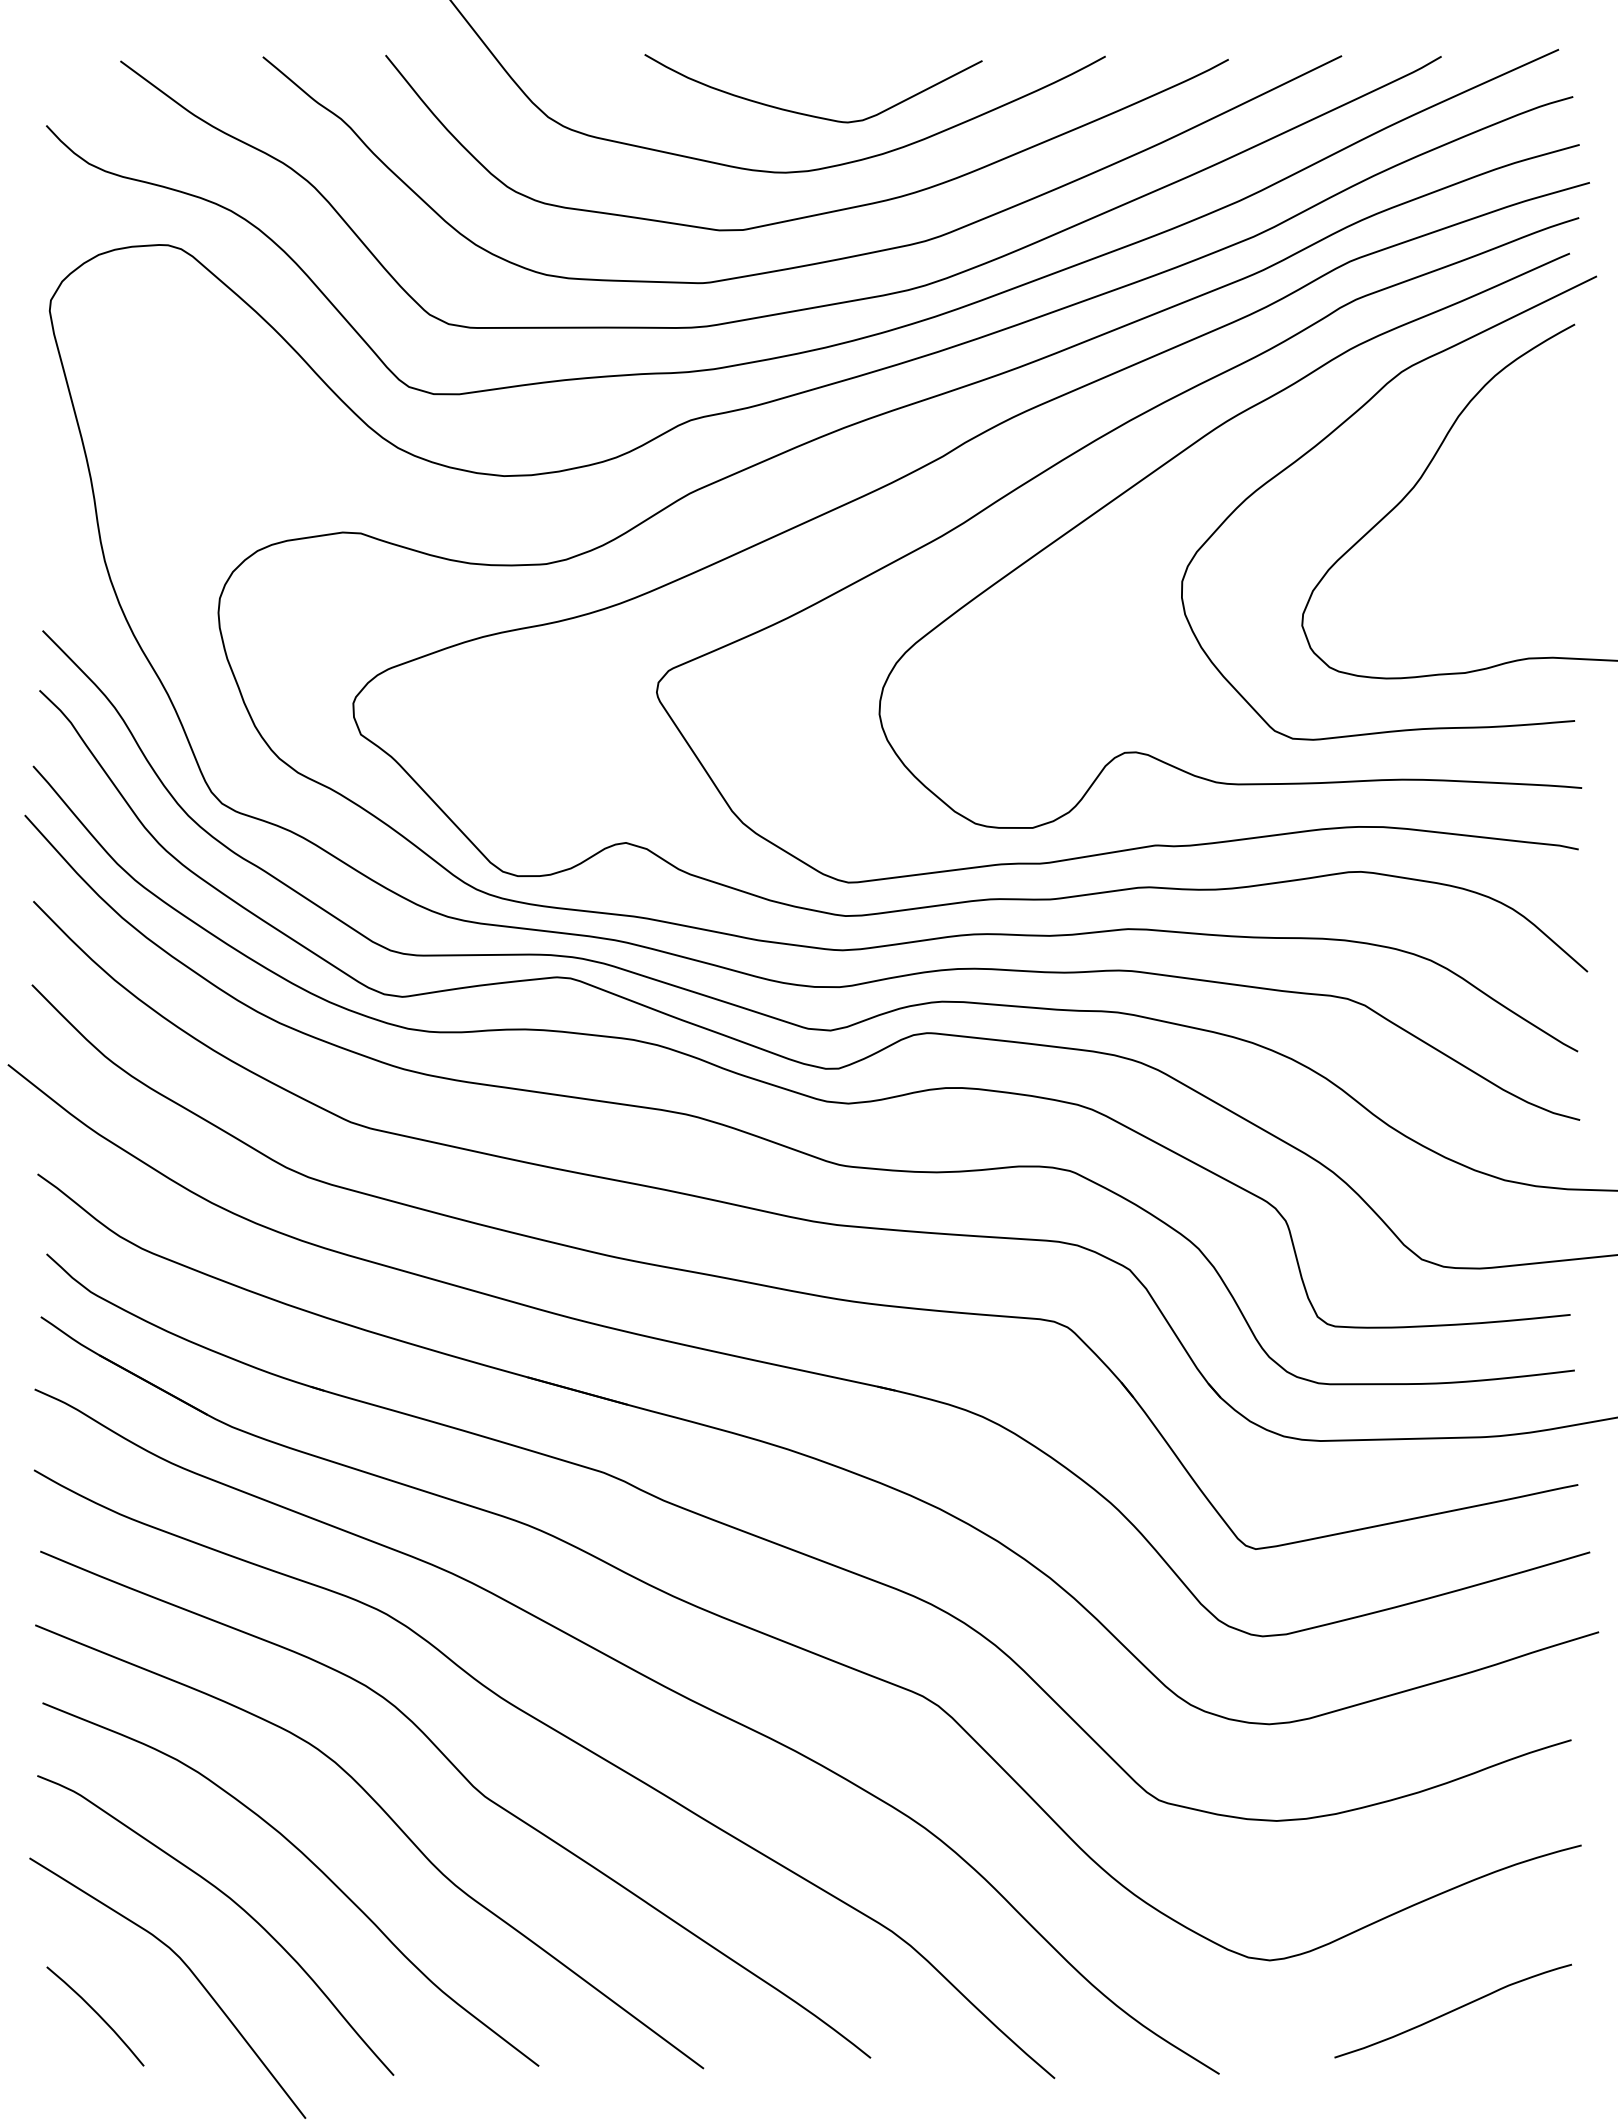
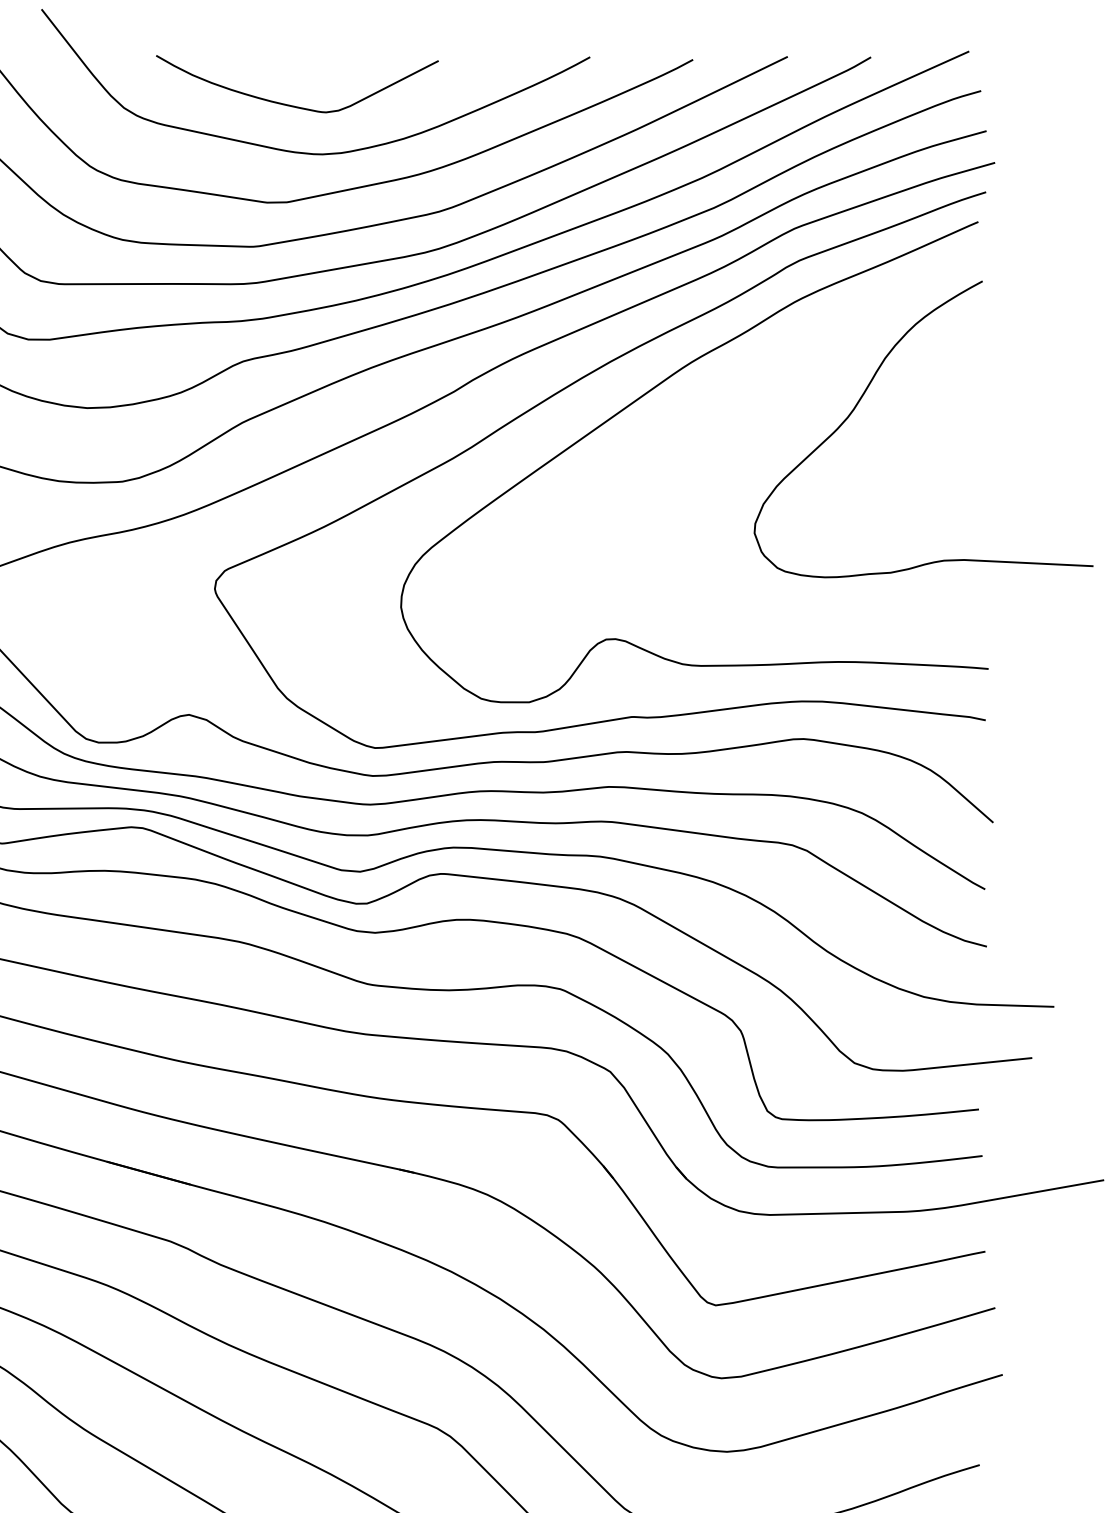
curve: (805, 113) -> (290, 104), moved
curve: (1331, 434) -> (779, 373), removed

